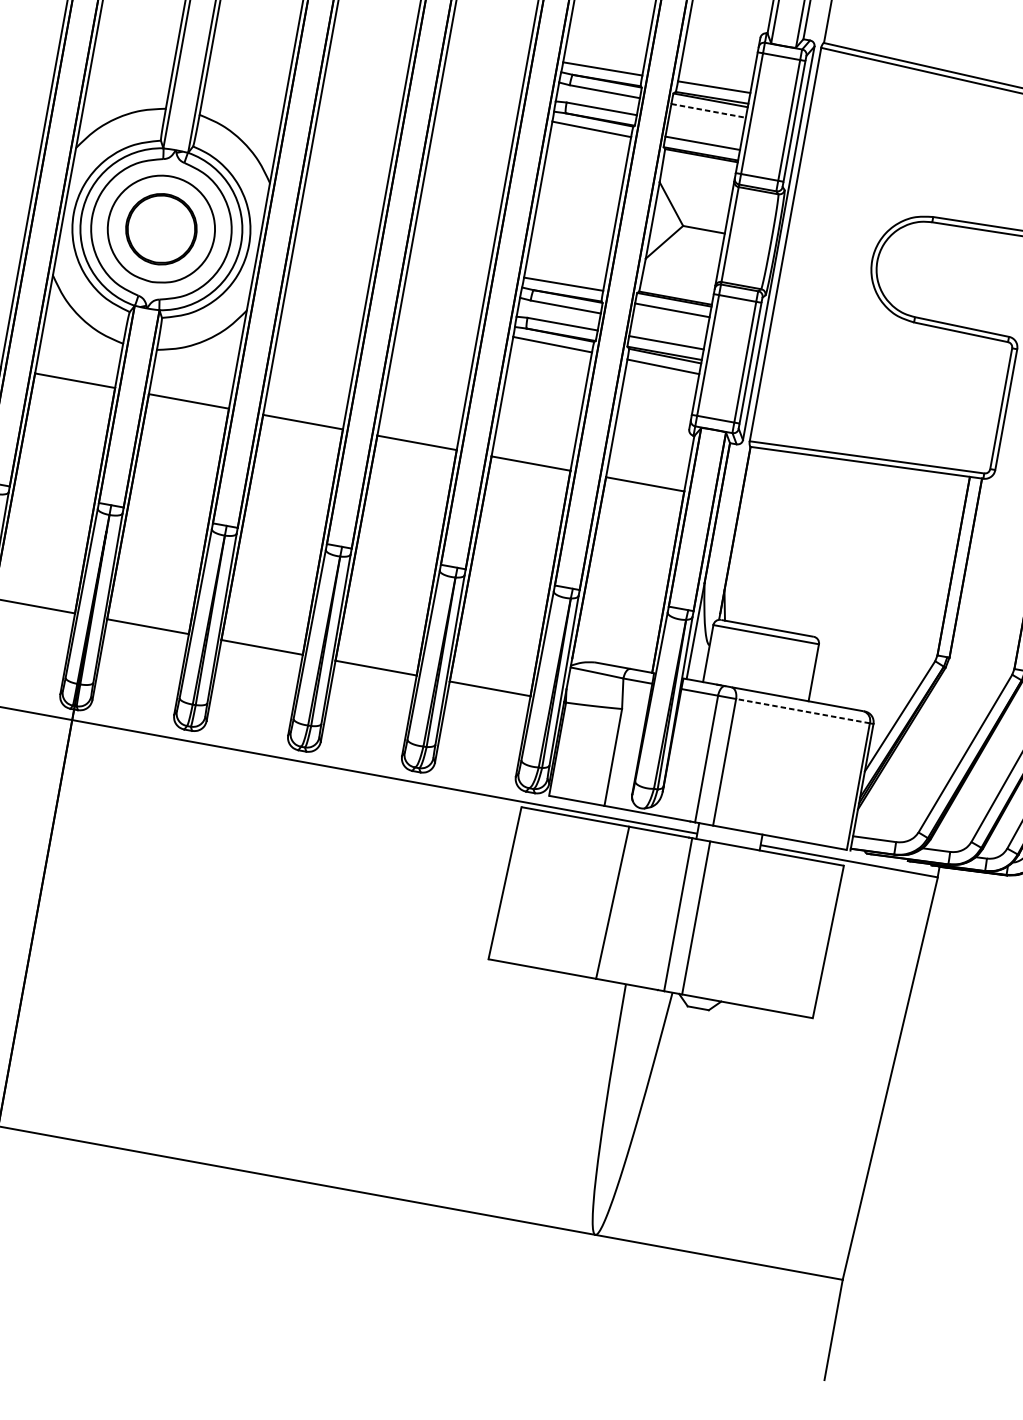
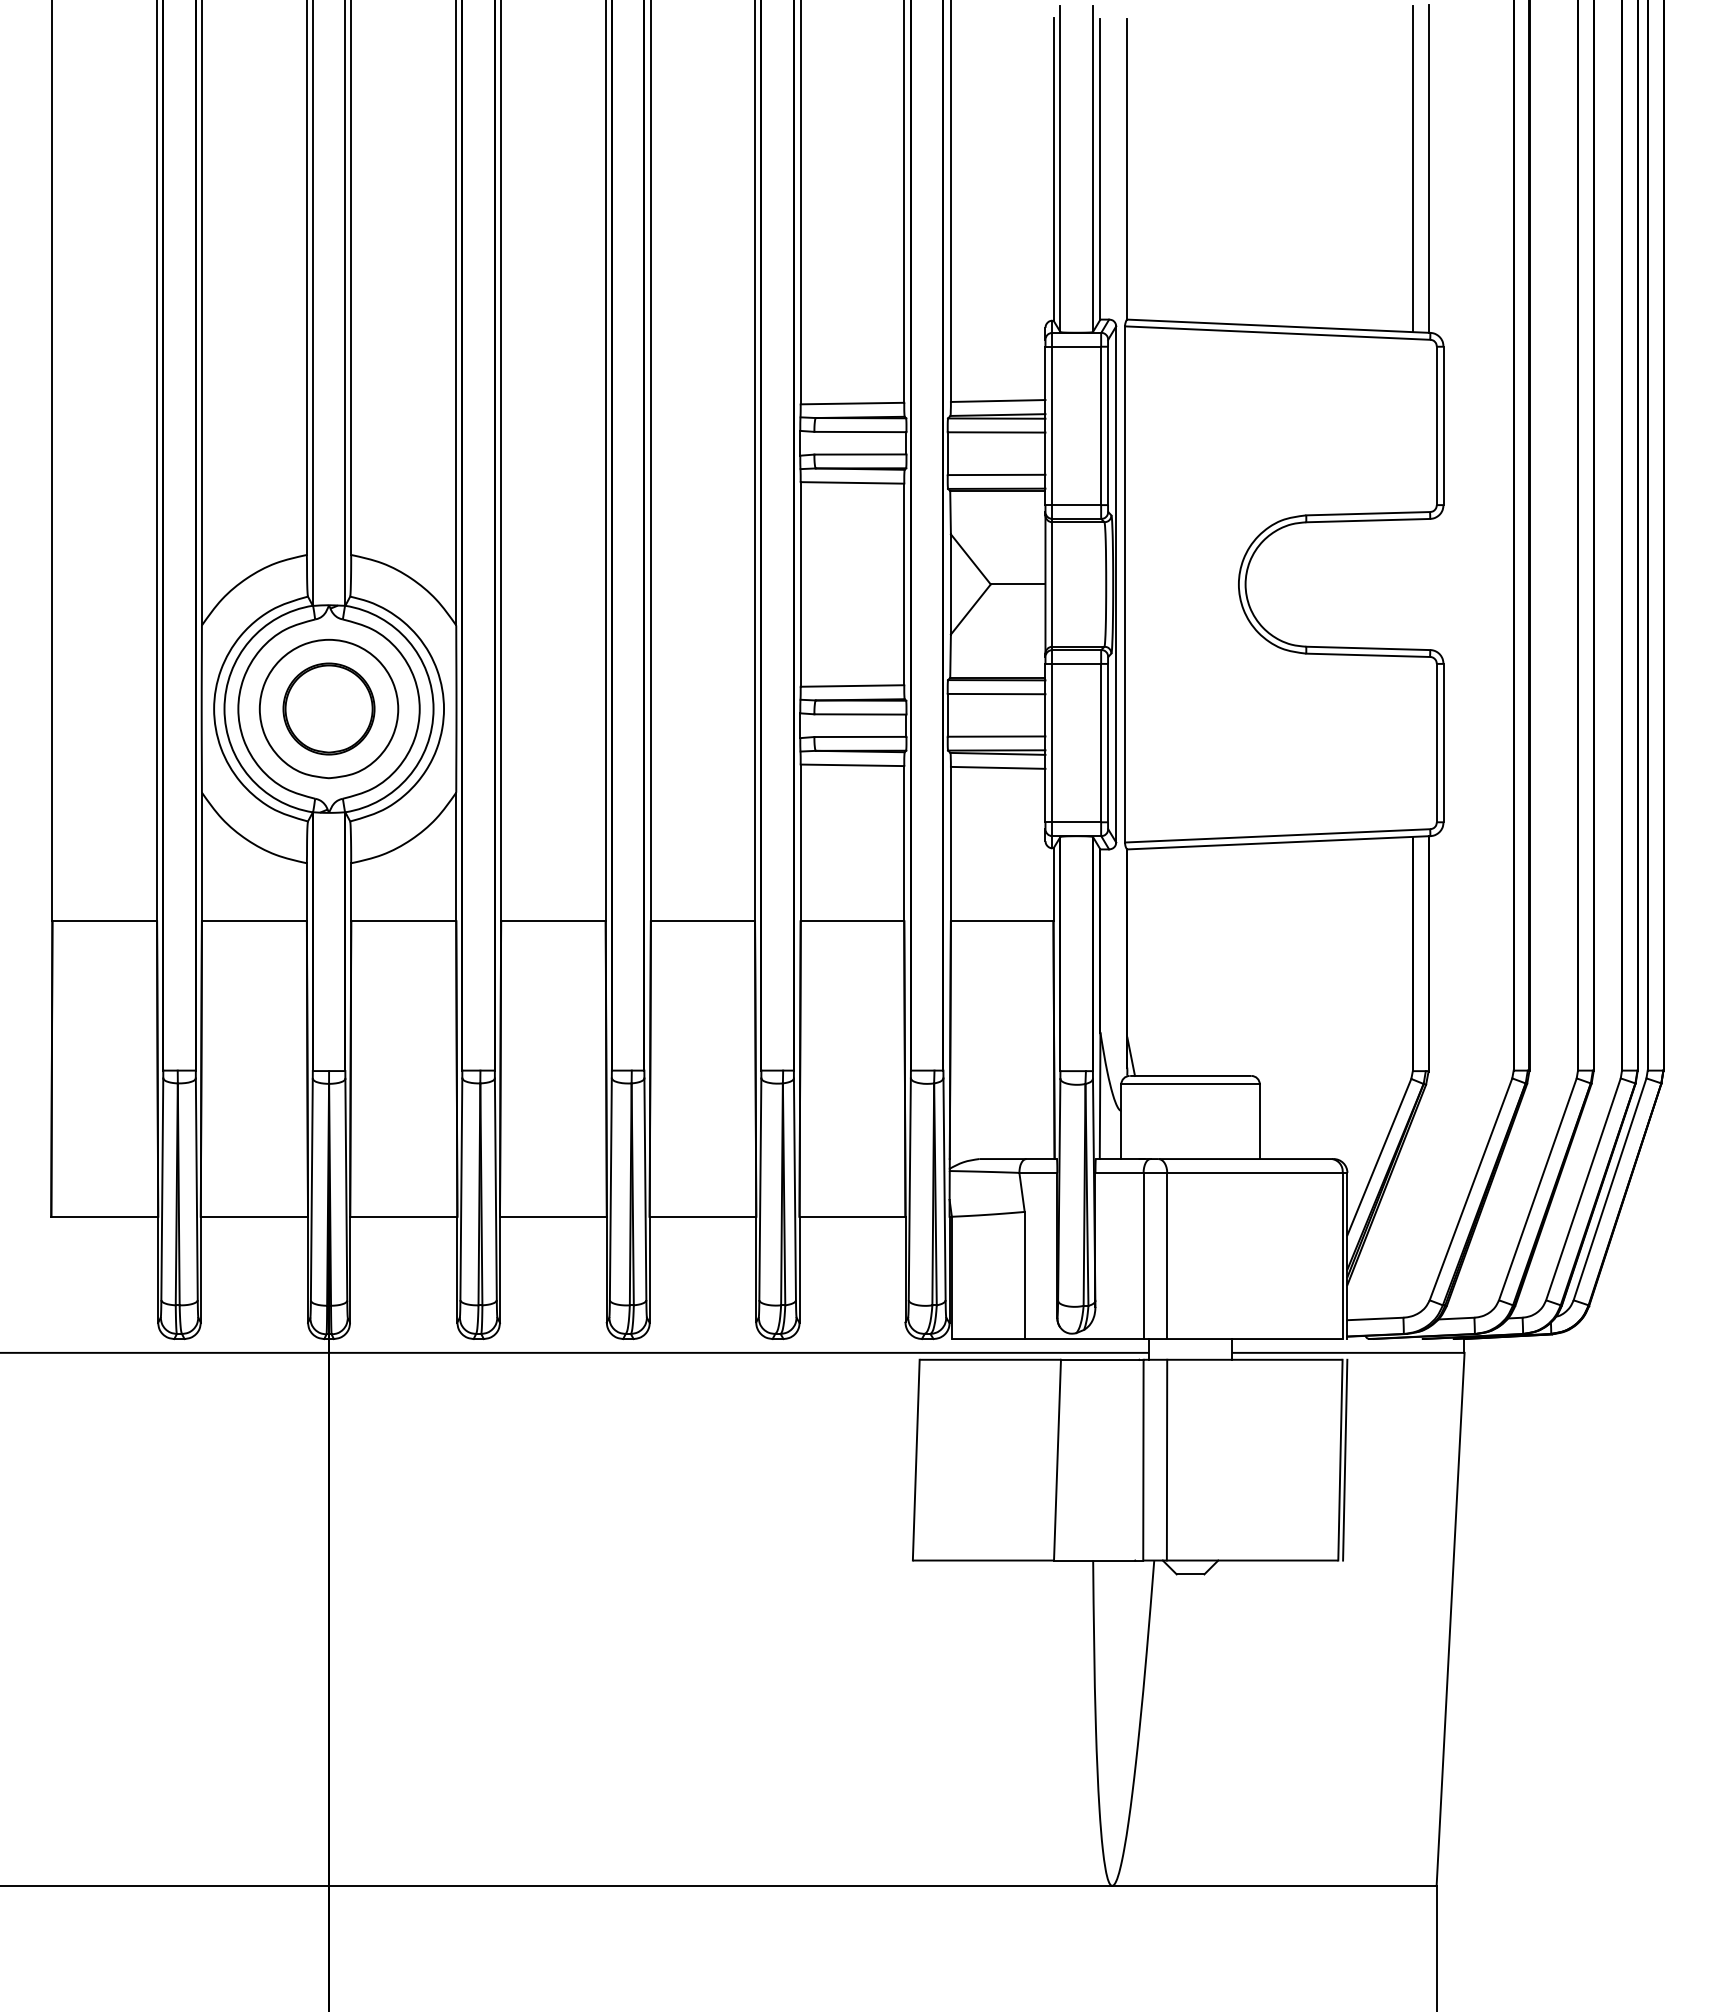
line: (708, 110) -> (996, 432), dashed -> solid
line: (802, 710) -> (1254, 1172), dashed -> solid
line: (832, 942) -> (1345, 1459), added

